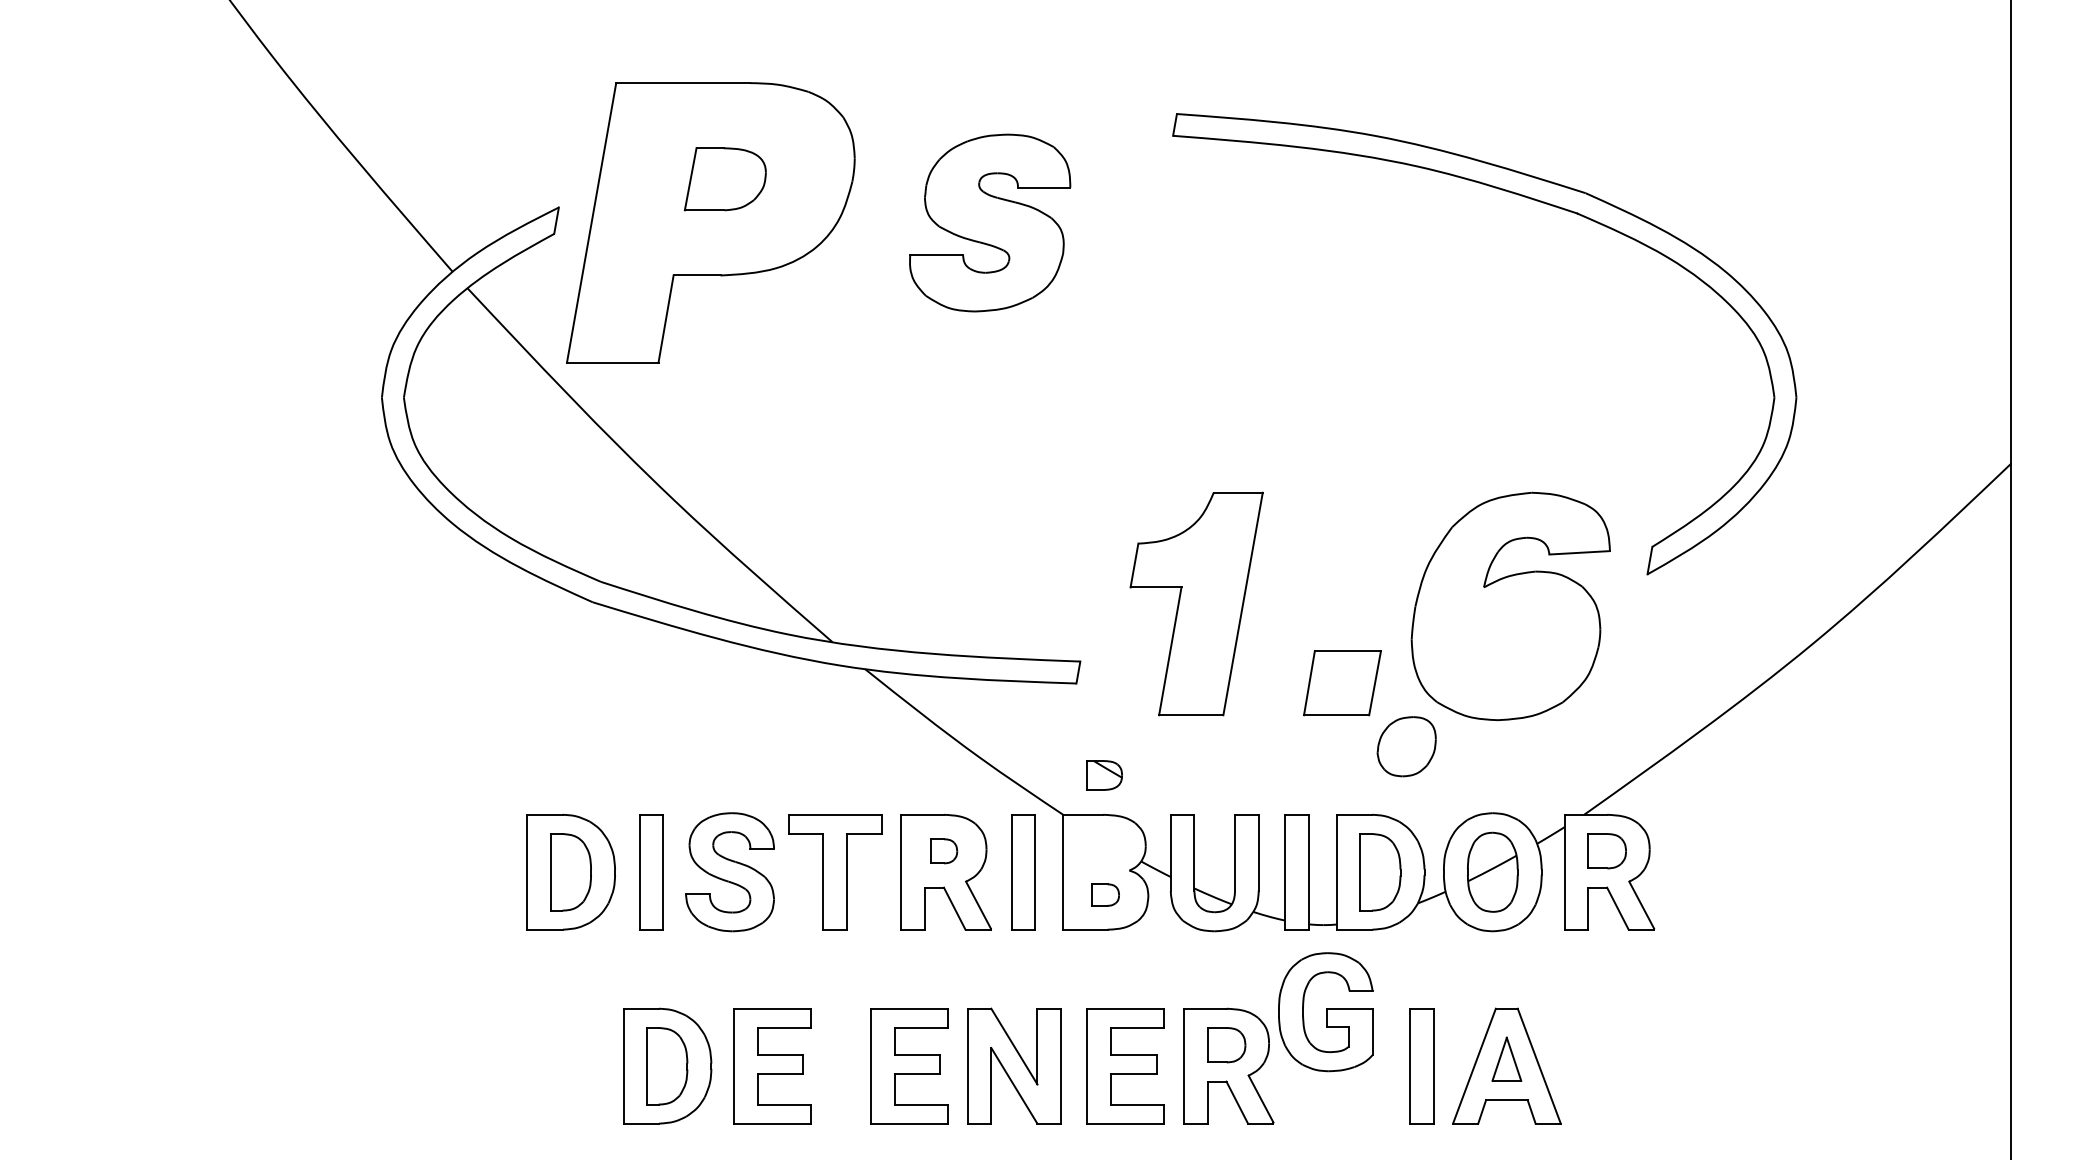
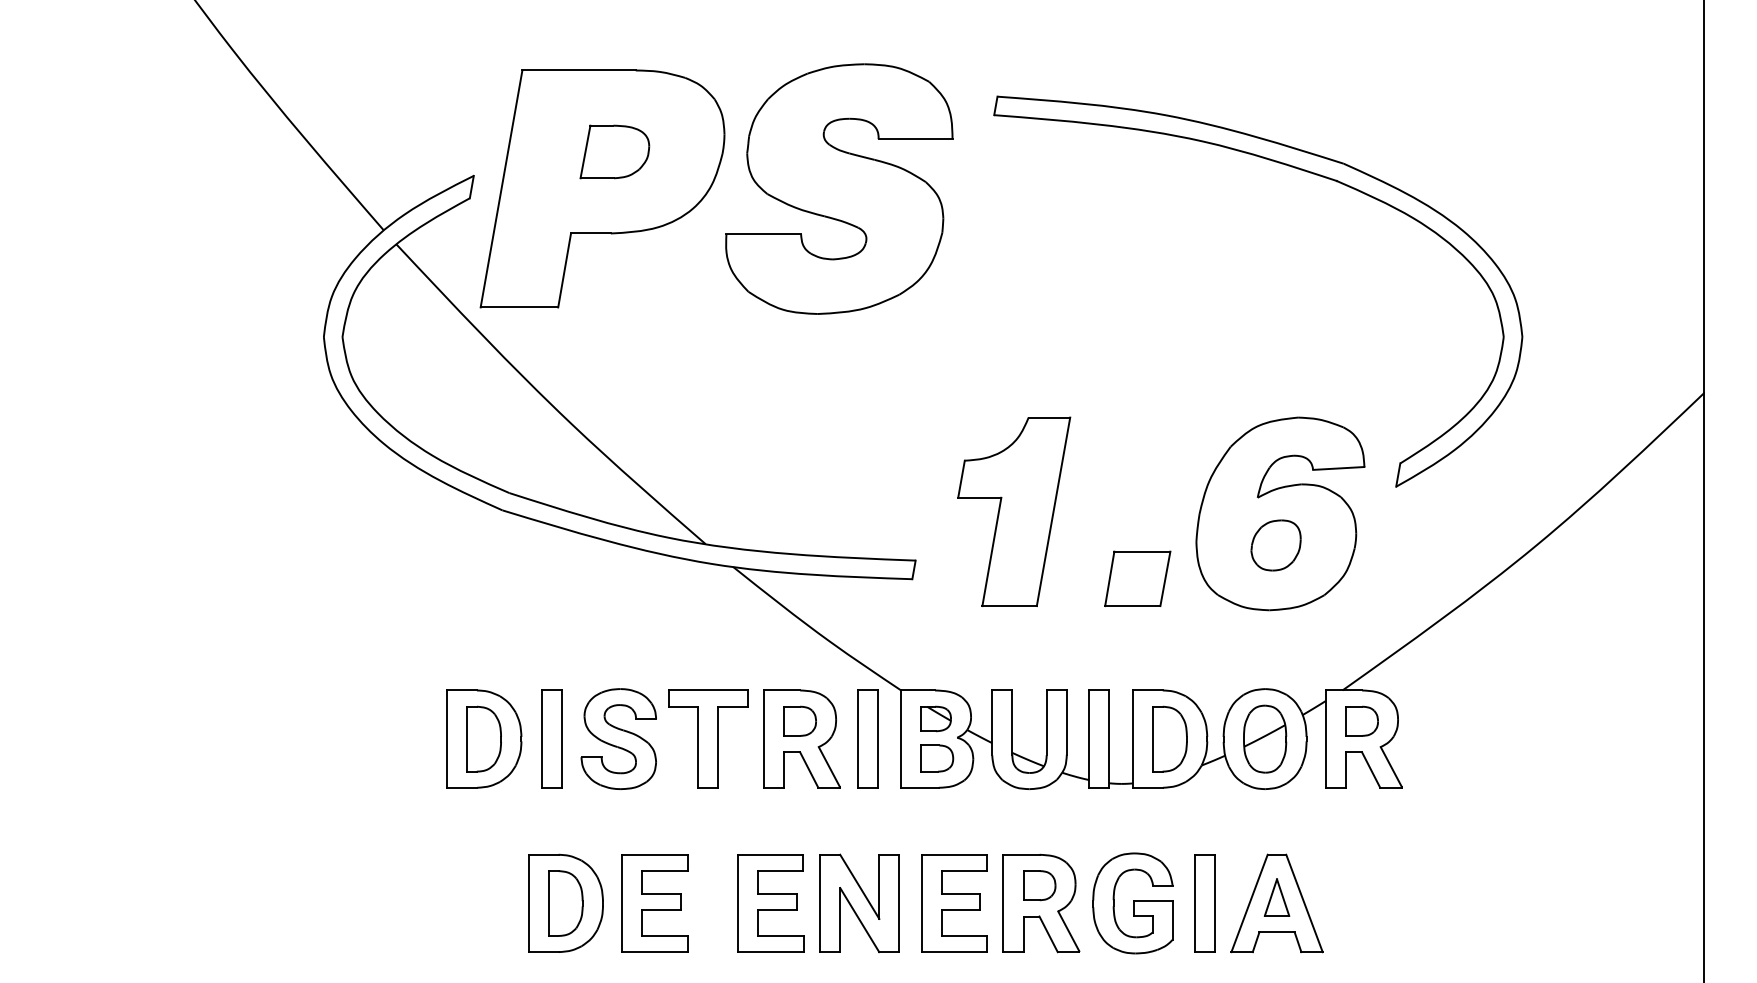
part: (989, 222) -> (838, 188), size x1.67
part: (1406, 746) -> (1275, 545), moved
part: (1104, 775) -> (936, 719), moved
part: (943, 851) -> (799, 721), size x1.43
part: (1105, 894) -> (936, 757), size x1.43
part: (1325, 1012) -> (1132, 903), moved

